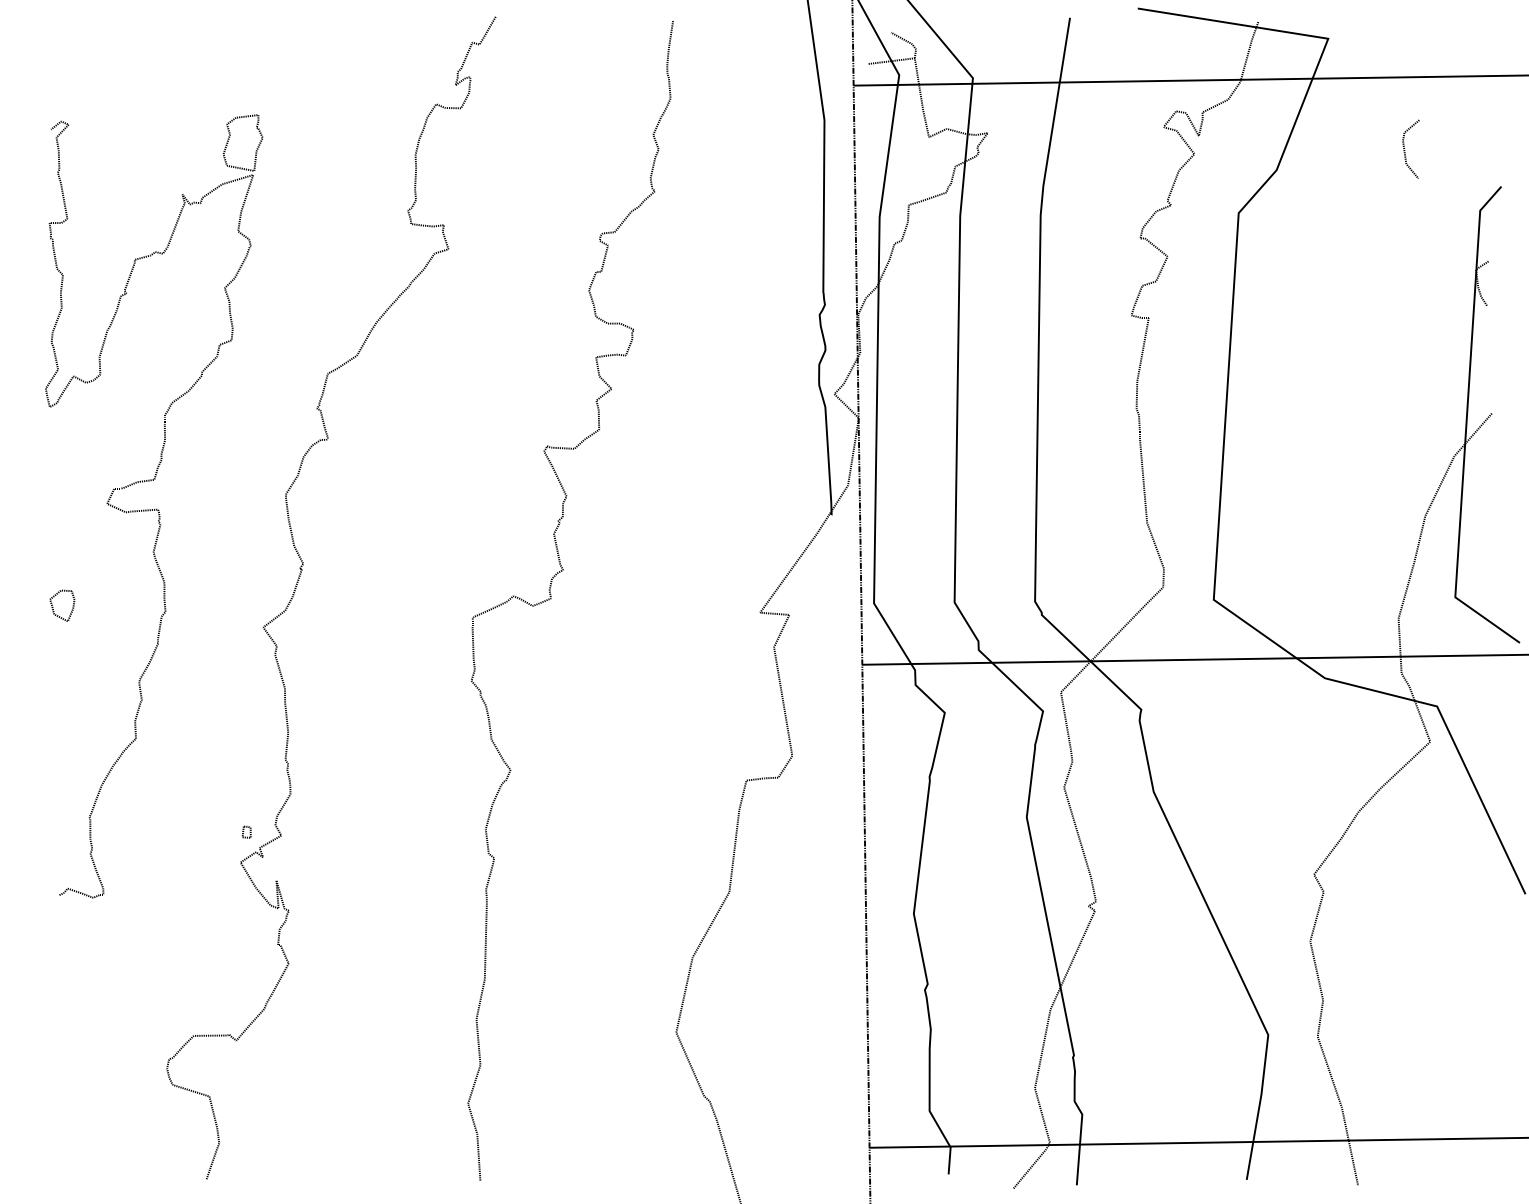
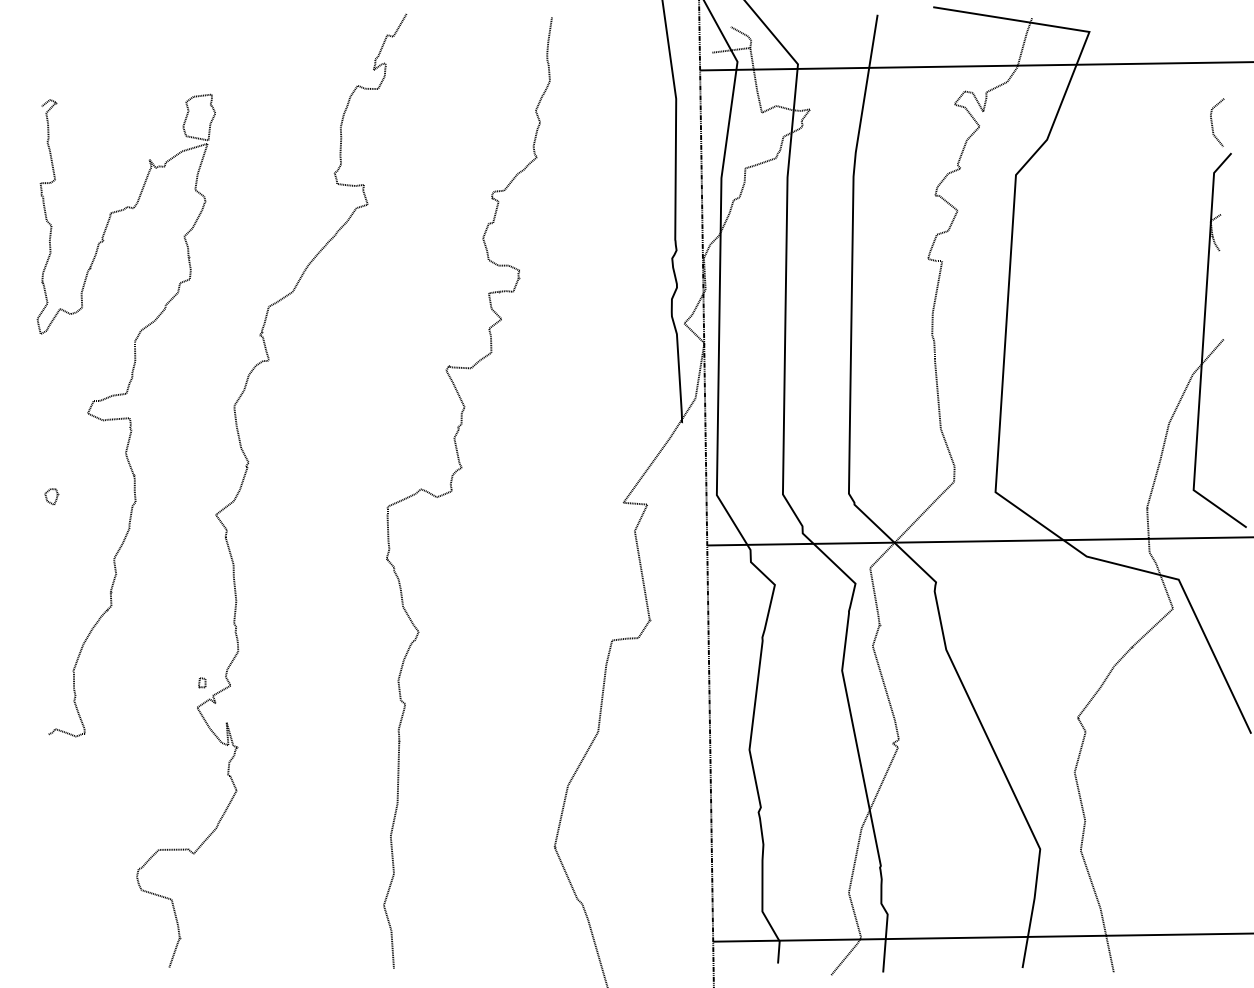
line: (1405, 149) -> (1212, 122), moved
part: (62, 605) -> (51, 496), size x0.62

